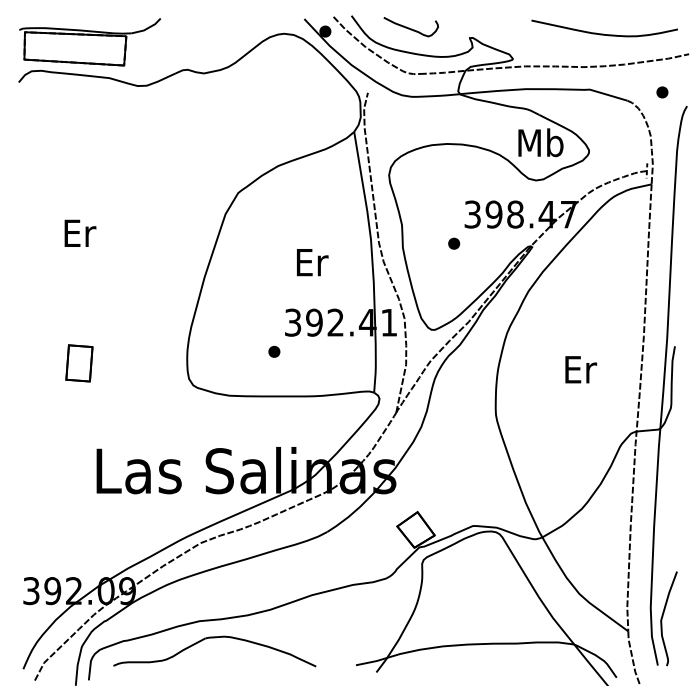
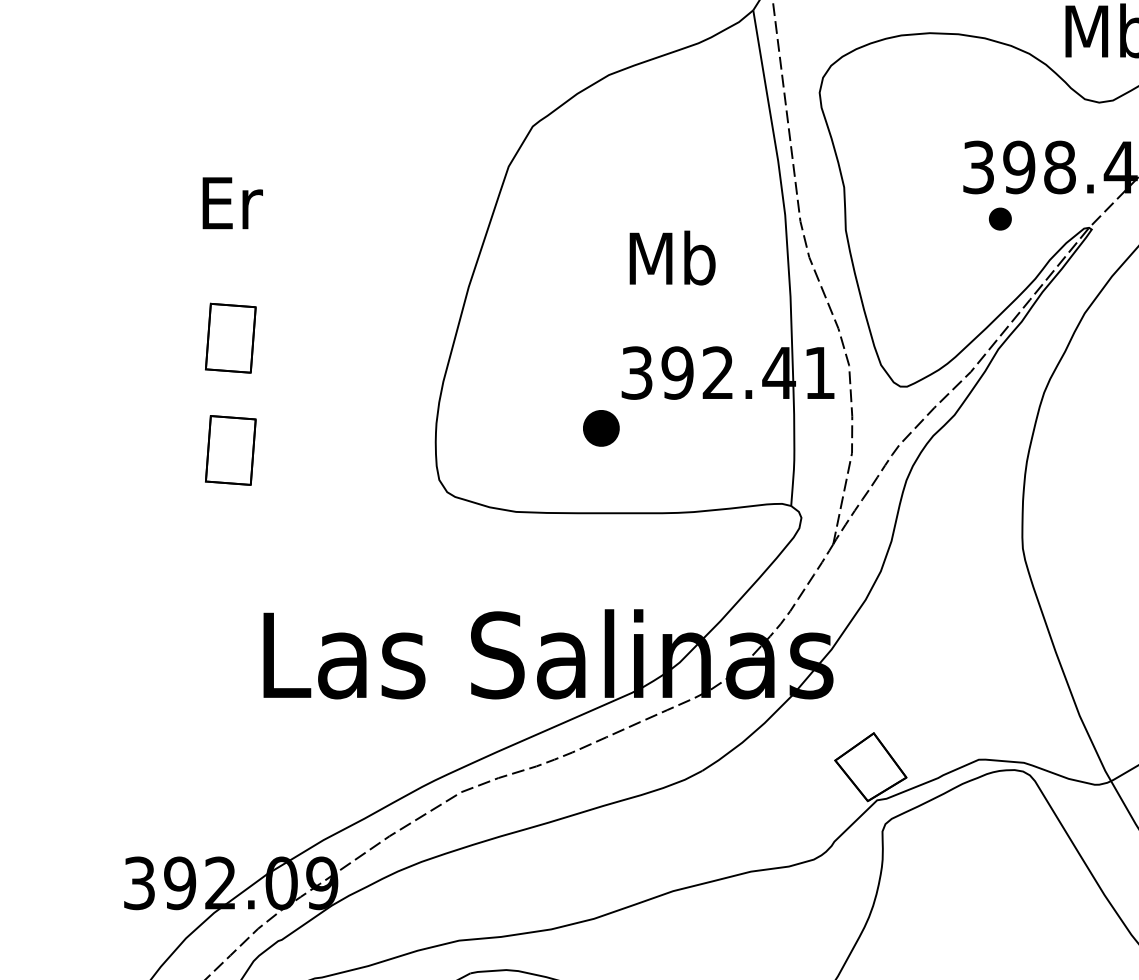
part: (454, 243) -> (1001, 218), moved
text: (311, 261) -> (672, 256), Er -> Mb
part: (79, 304) -> (230, 338), added
part: (274, 351) -> (601, 427), size x1.6

